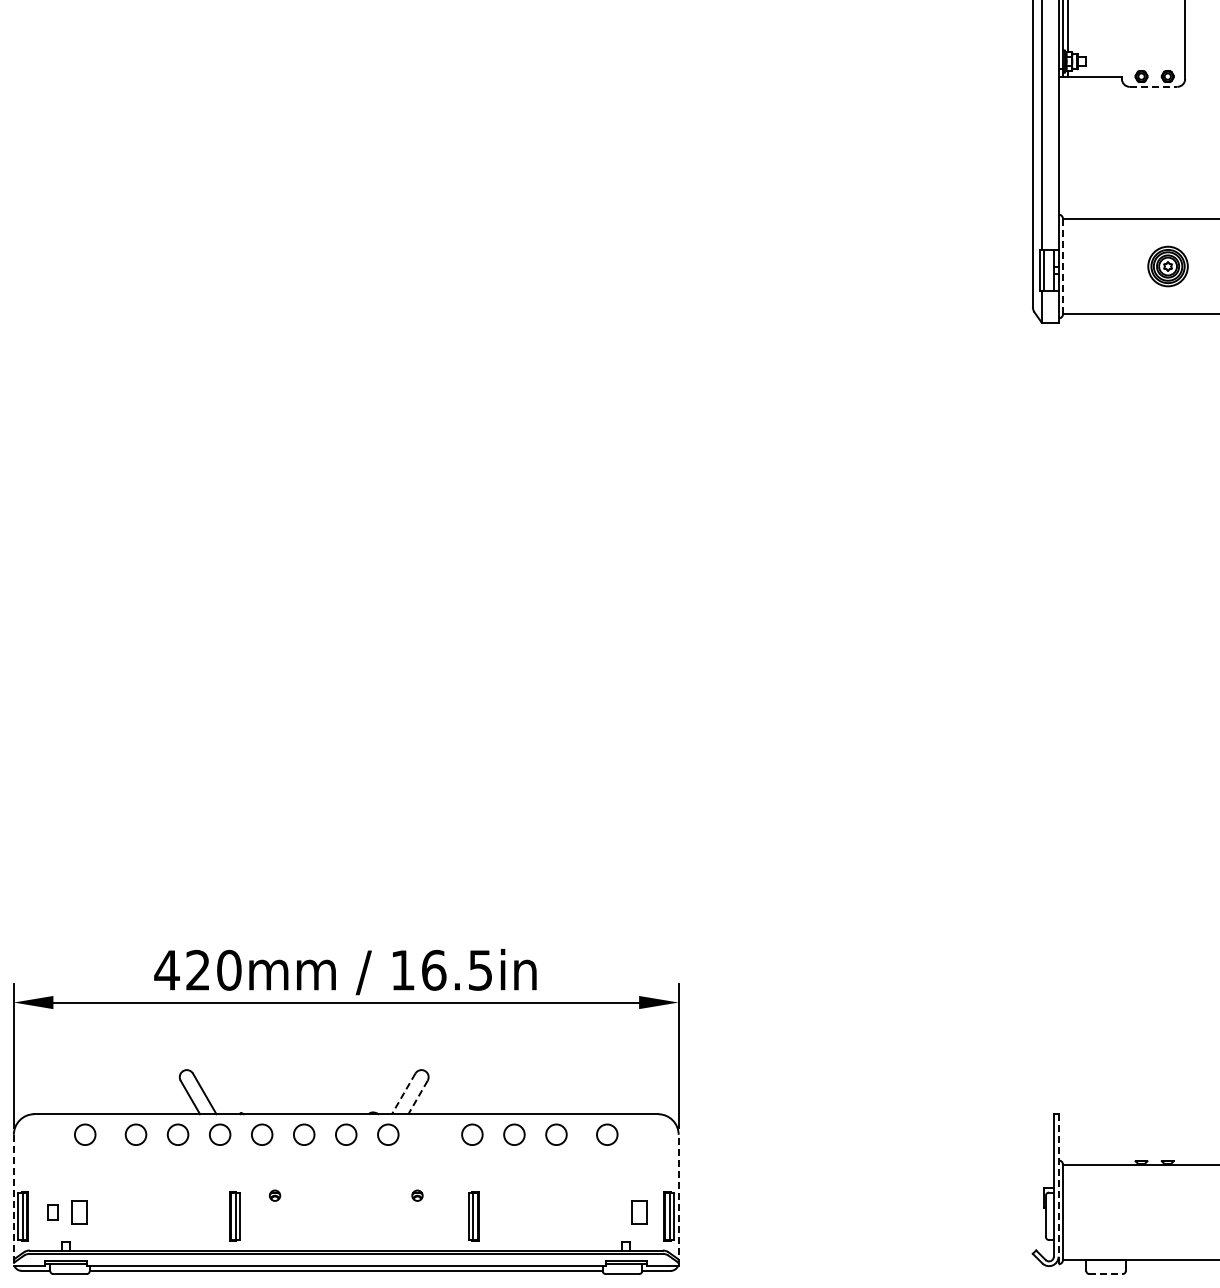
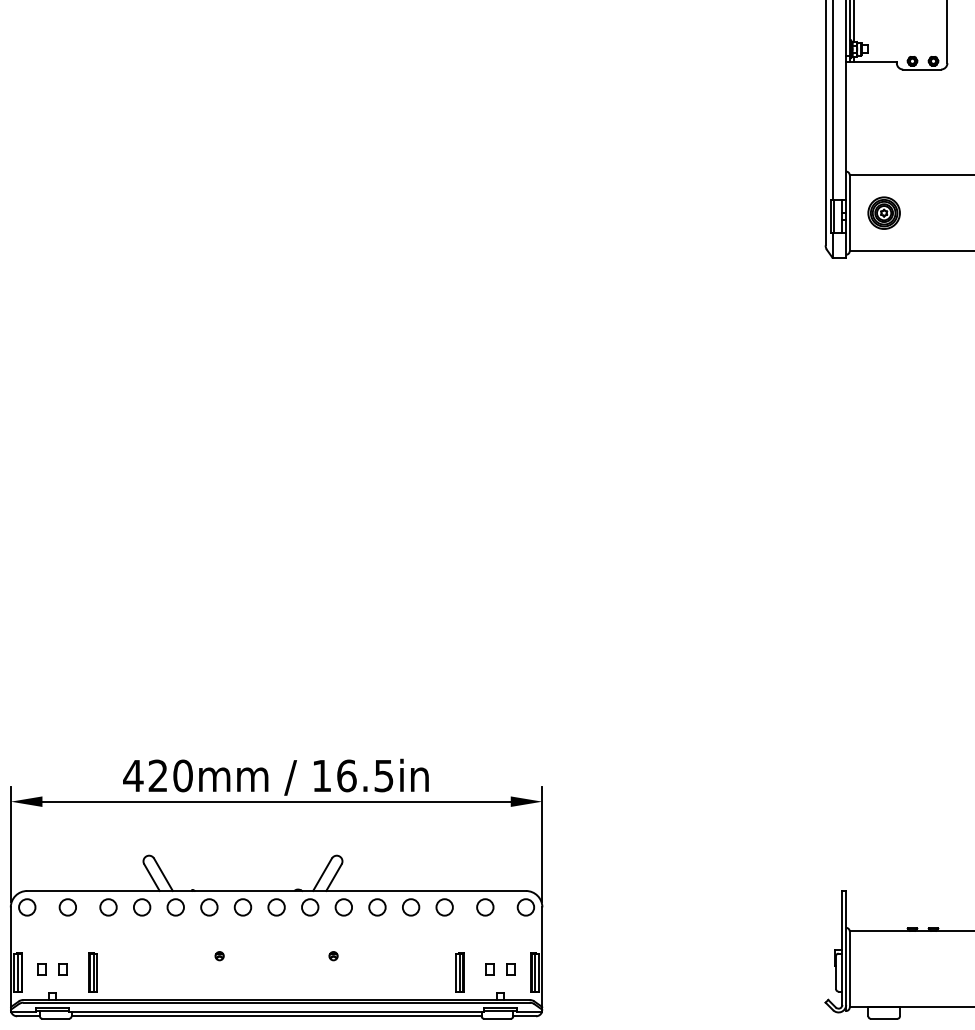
line: (1153, 86) -> (922, 69), dashed -> solid
part: (1167, 266) -> (883, 213), moved
line: (1063, 267) -> (850, 213), dashed -> solid
line: (403, 1094) -> (322, 875), dashed -> solid
line: (417, 1097) -> (333, 877), dashed -> solid
circle: (34, 1134) -> (27, 907), added
circle: (430, 1134) -> (343, 907), added
circle: (657, 1134) -> (525, 907), added
line: (1058, 1189) -> (846, 951), dashed -> solid
line: (13, 1200) -> (10, 959), dashed -> solid
line: (678, 1200) -> (542, 959), dashed -> solid
part: (78, 1212) -> (62, 969), size x0.62
part: (613, 1212) -> (490, 969), added
part: (639, 1212) -> (511, 969), size x0.62
part: (234, 1216) -> (92, 972), moved
part: (473, 1216) -> (459, 972), moved
line: (1106, 1274) -> (884, 1019), dashed -> solid

